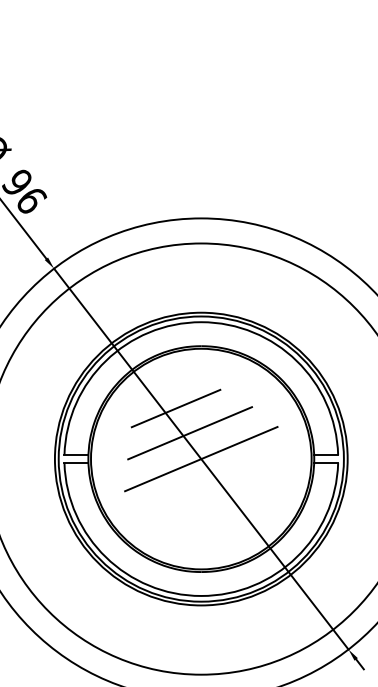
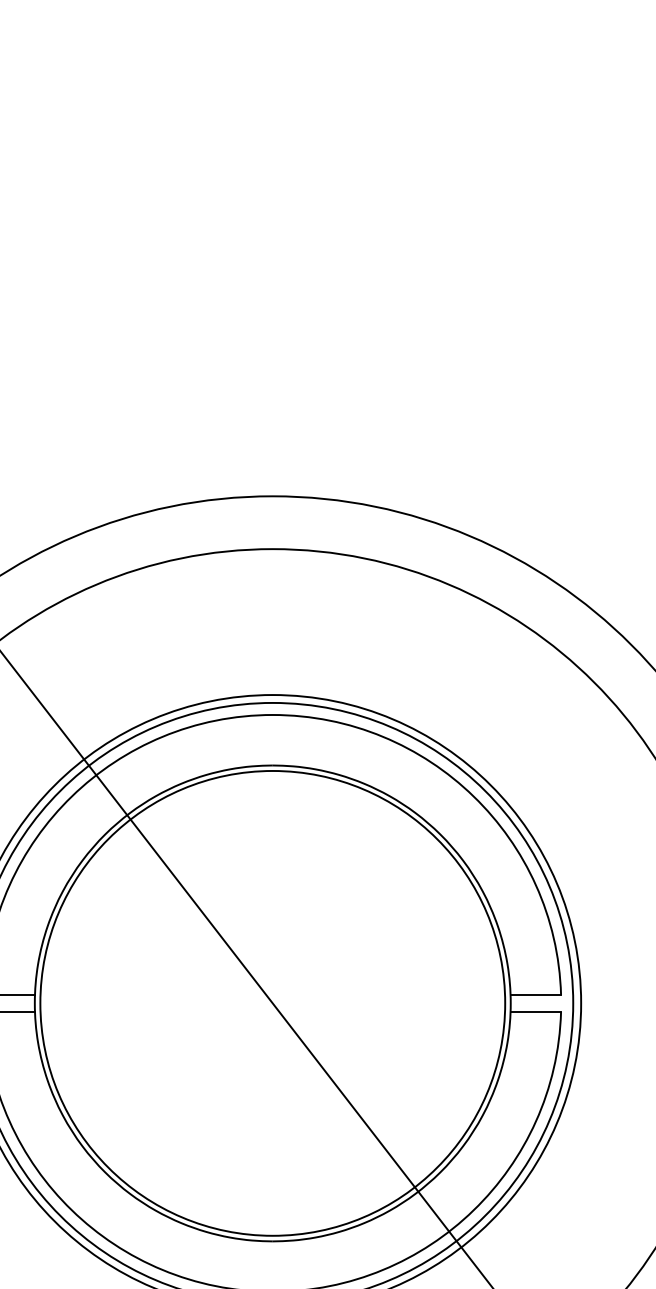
line: (175, 408) -> (218, 896), removed
line: (190, 433) -> (250, 949), removed
line: (201, 459) -> (273, 1004), removed

